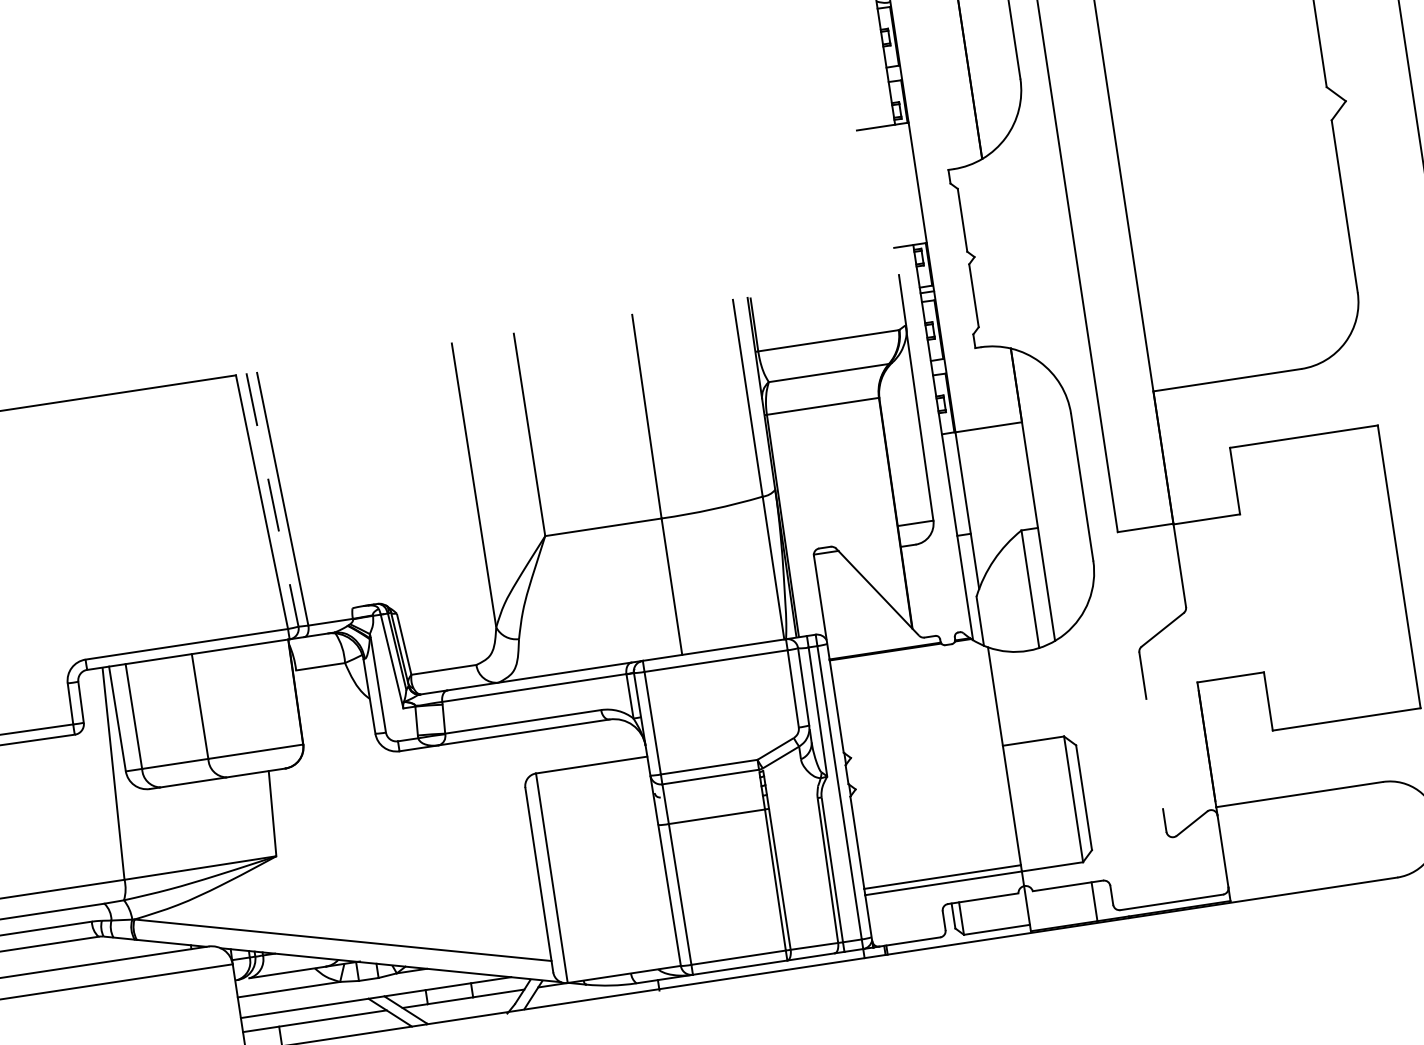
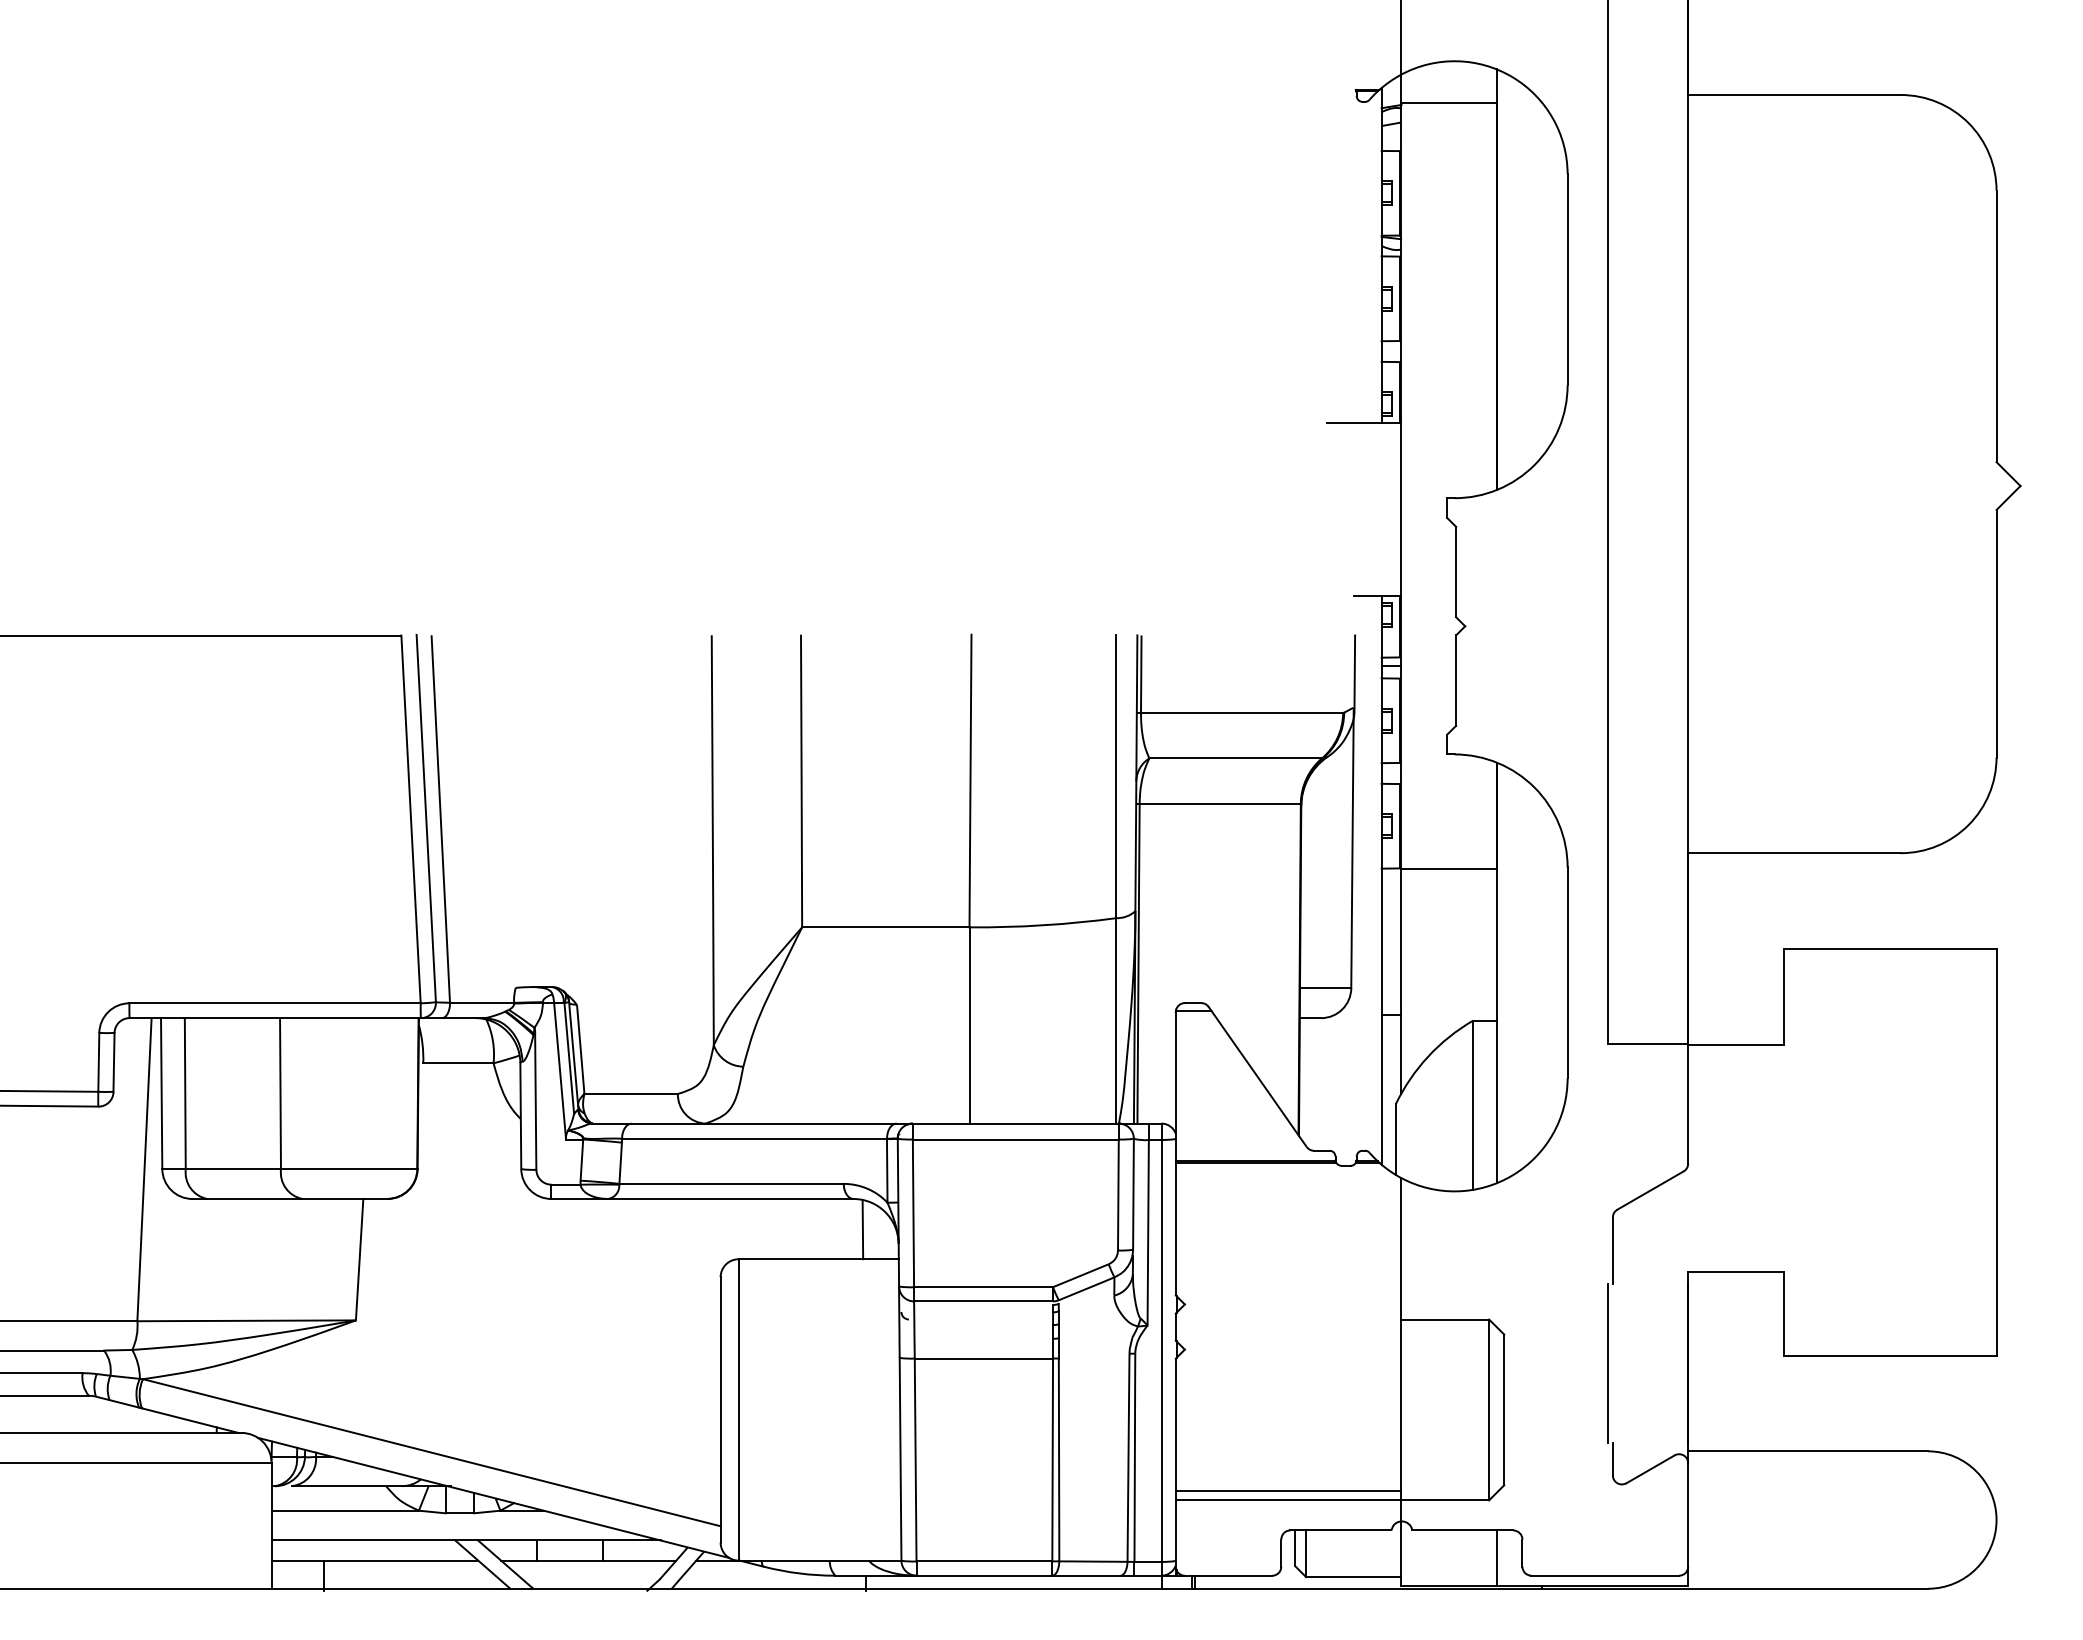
line: (272, 499) -> (426, 818), dashed -> solid
line: (618, 739) -> (862, 1229), added
line: (1151, 754) -> (1608, 1363), added

